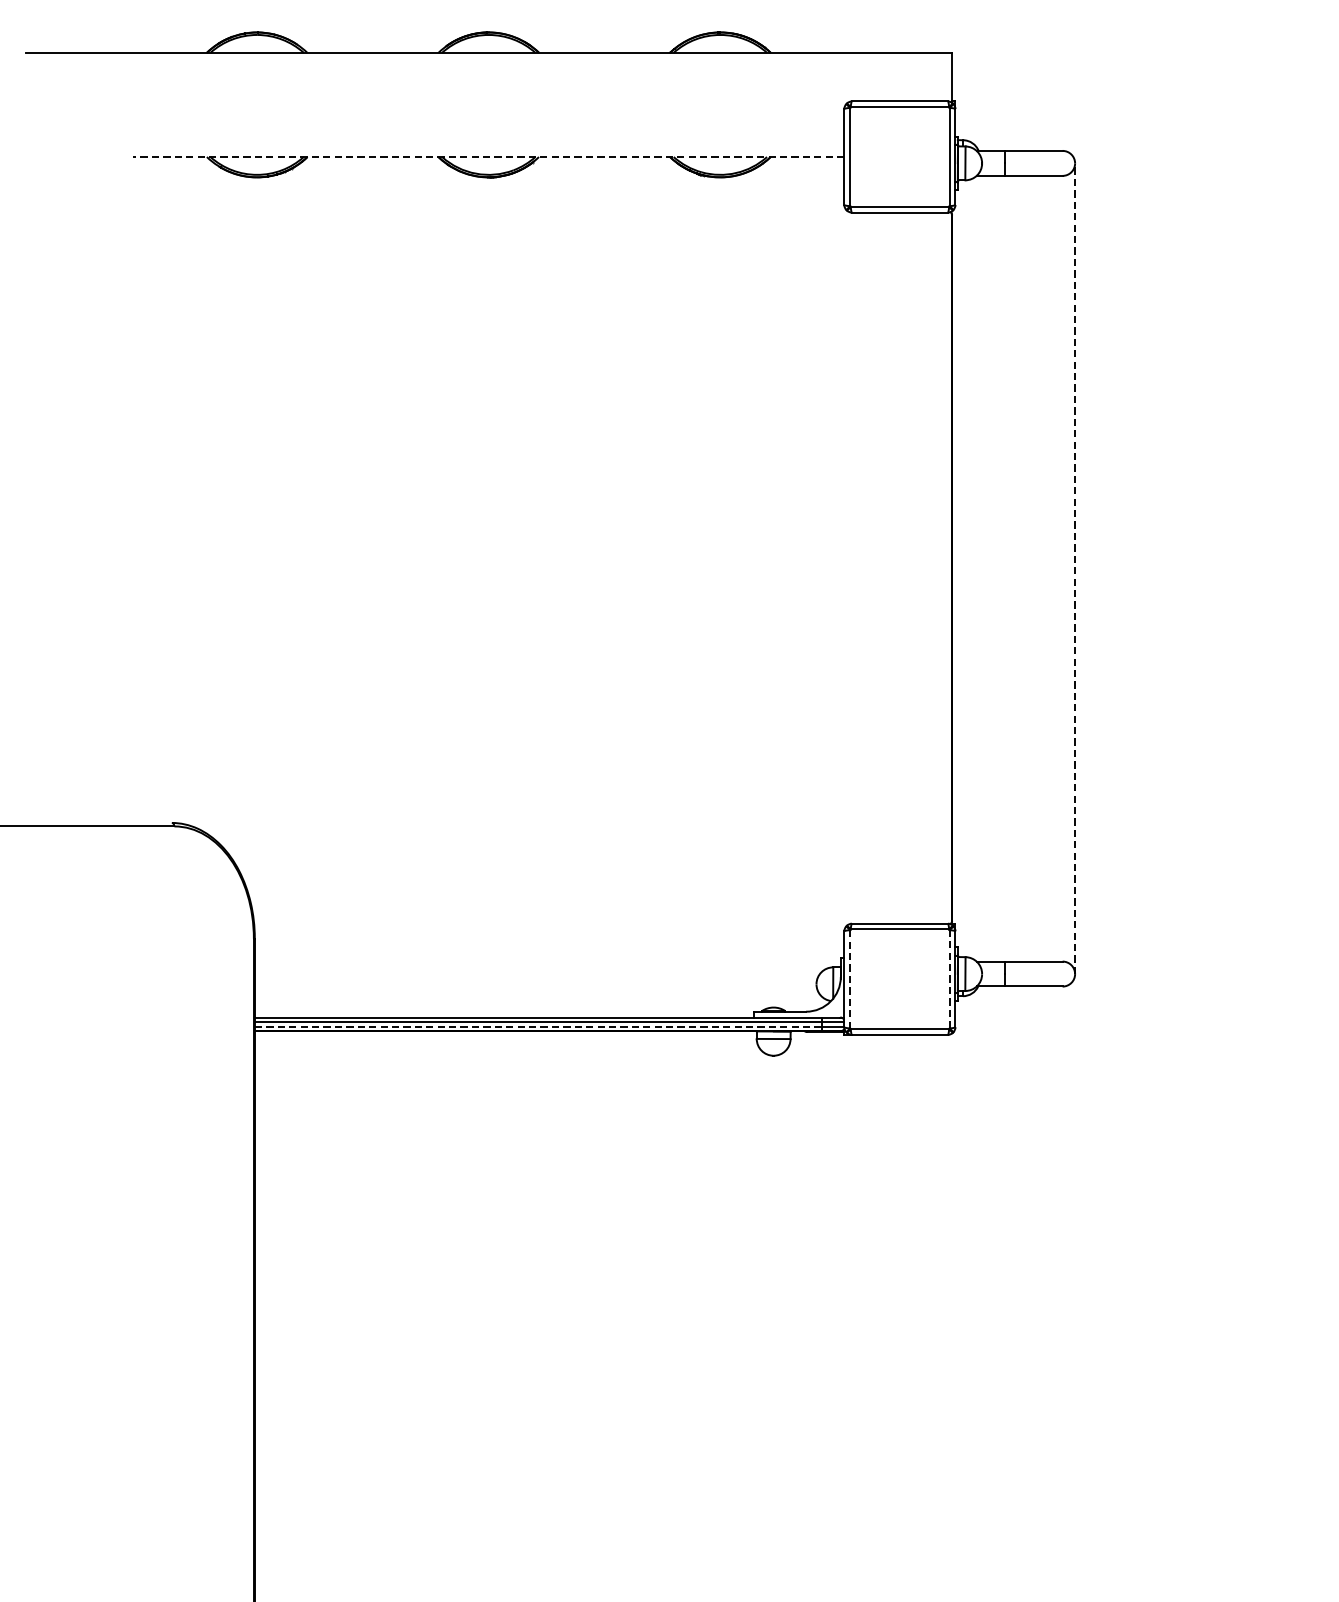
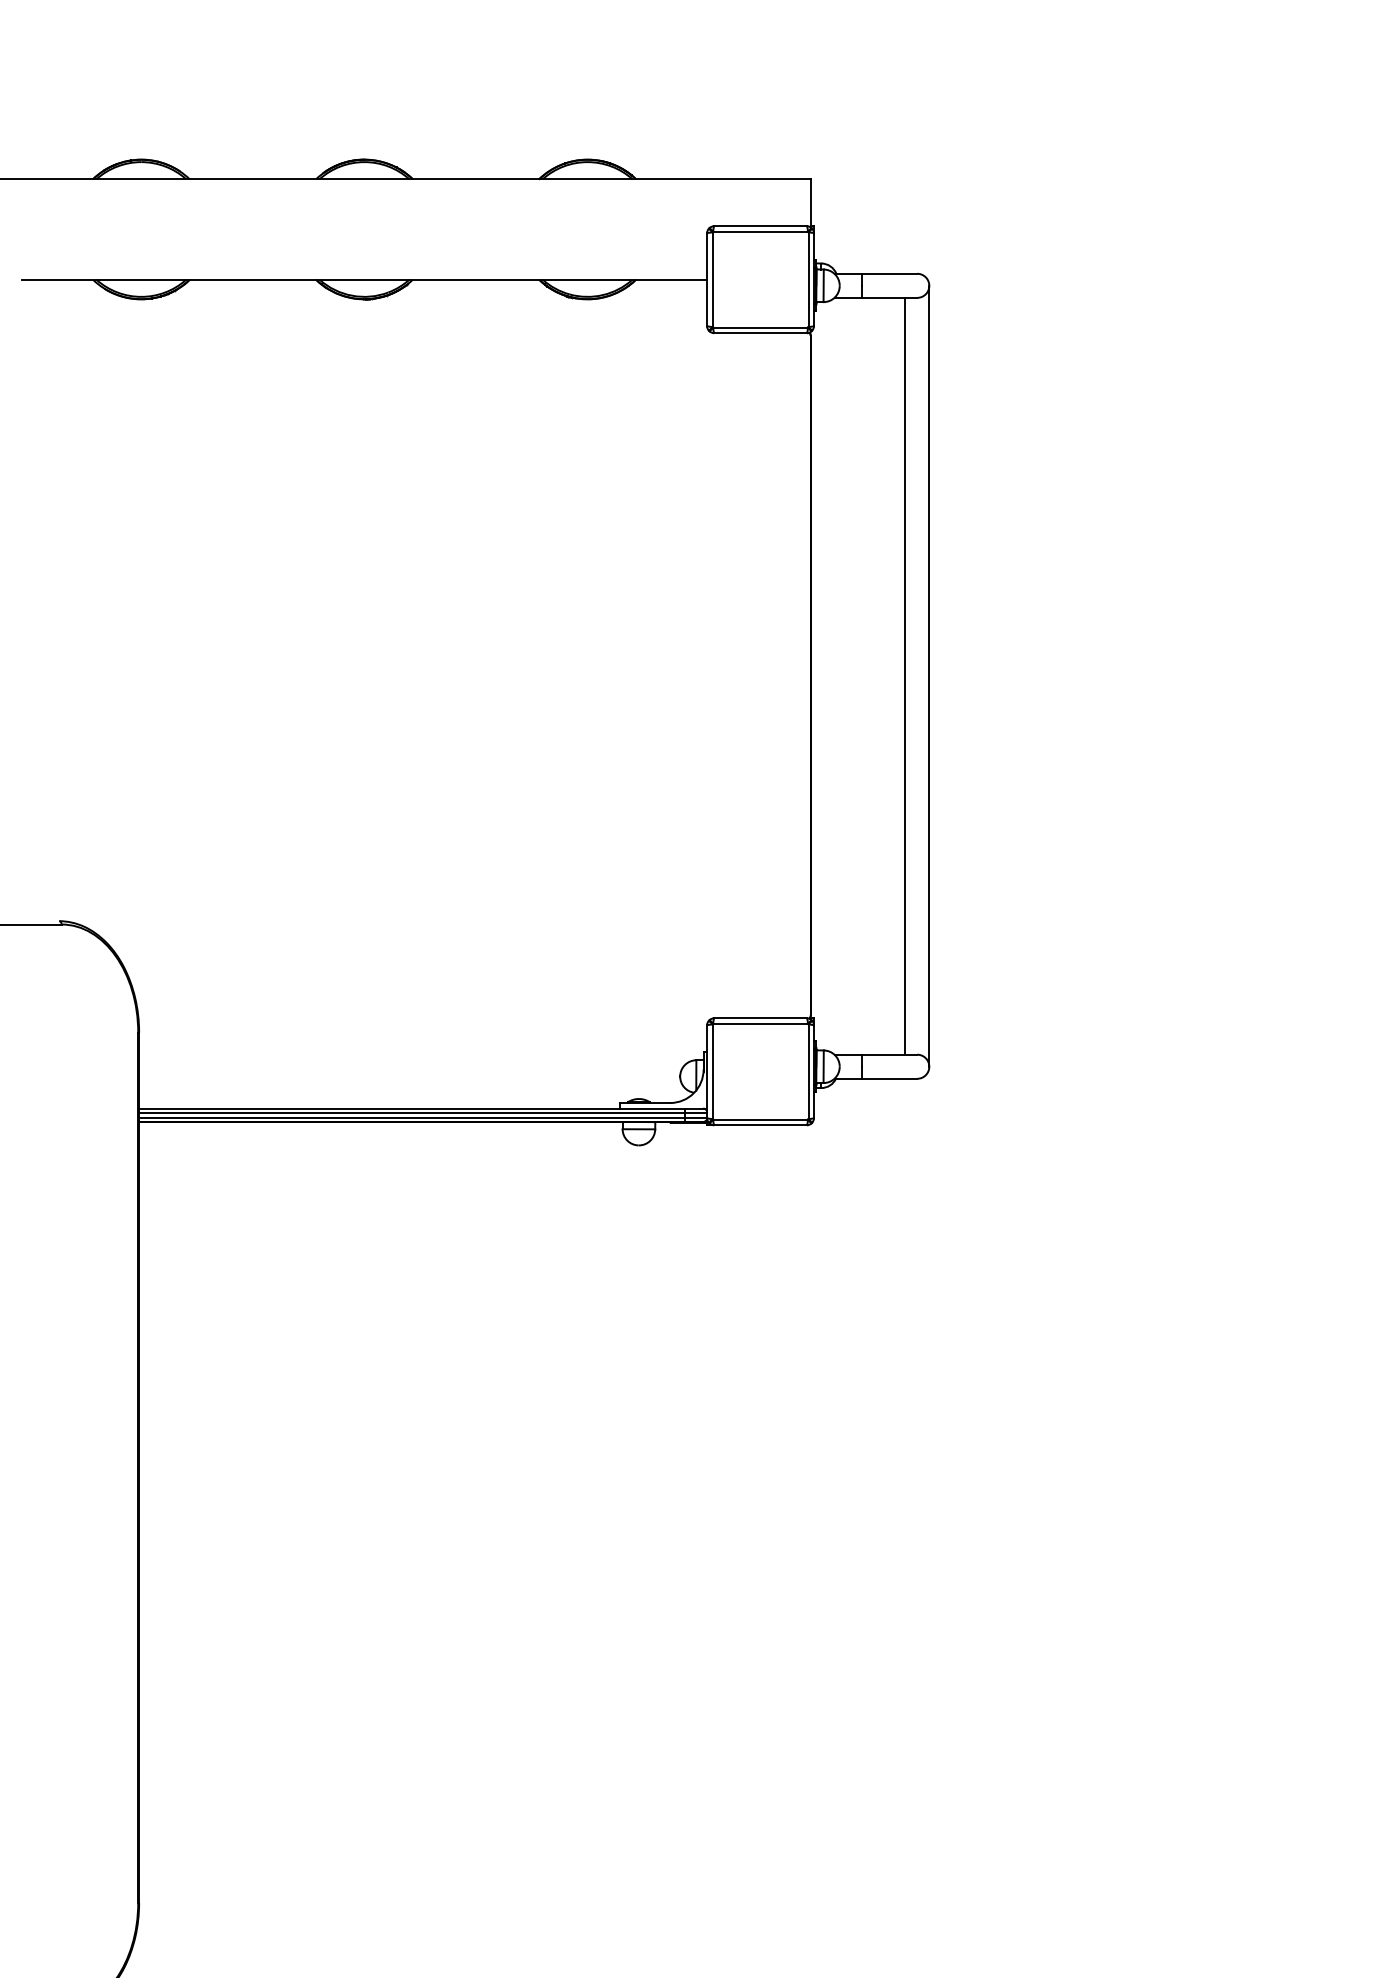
line: (487, 156) -> (363, 279), dashed -> solid
line: (1050, 567) -> (905, 675), added
line: (1075, 567) -> (929, 675), dashed -> solid
line: (949, 979) -> (808, 1071), dashed -> solid
line: (850, 980) -> (712, 1072), dashed -> solid
line: (537, 1026) -> (411, 1117), dashed -> solid

